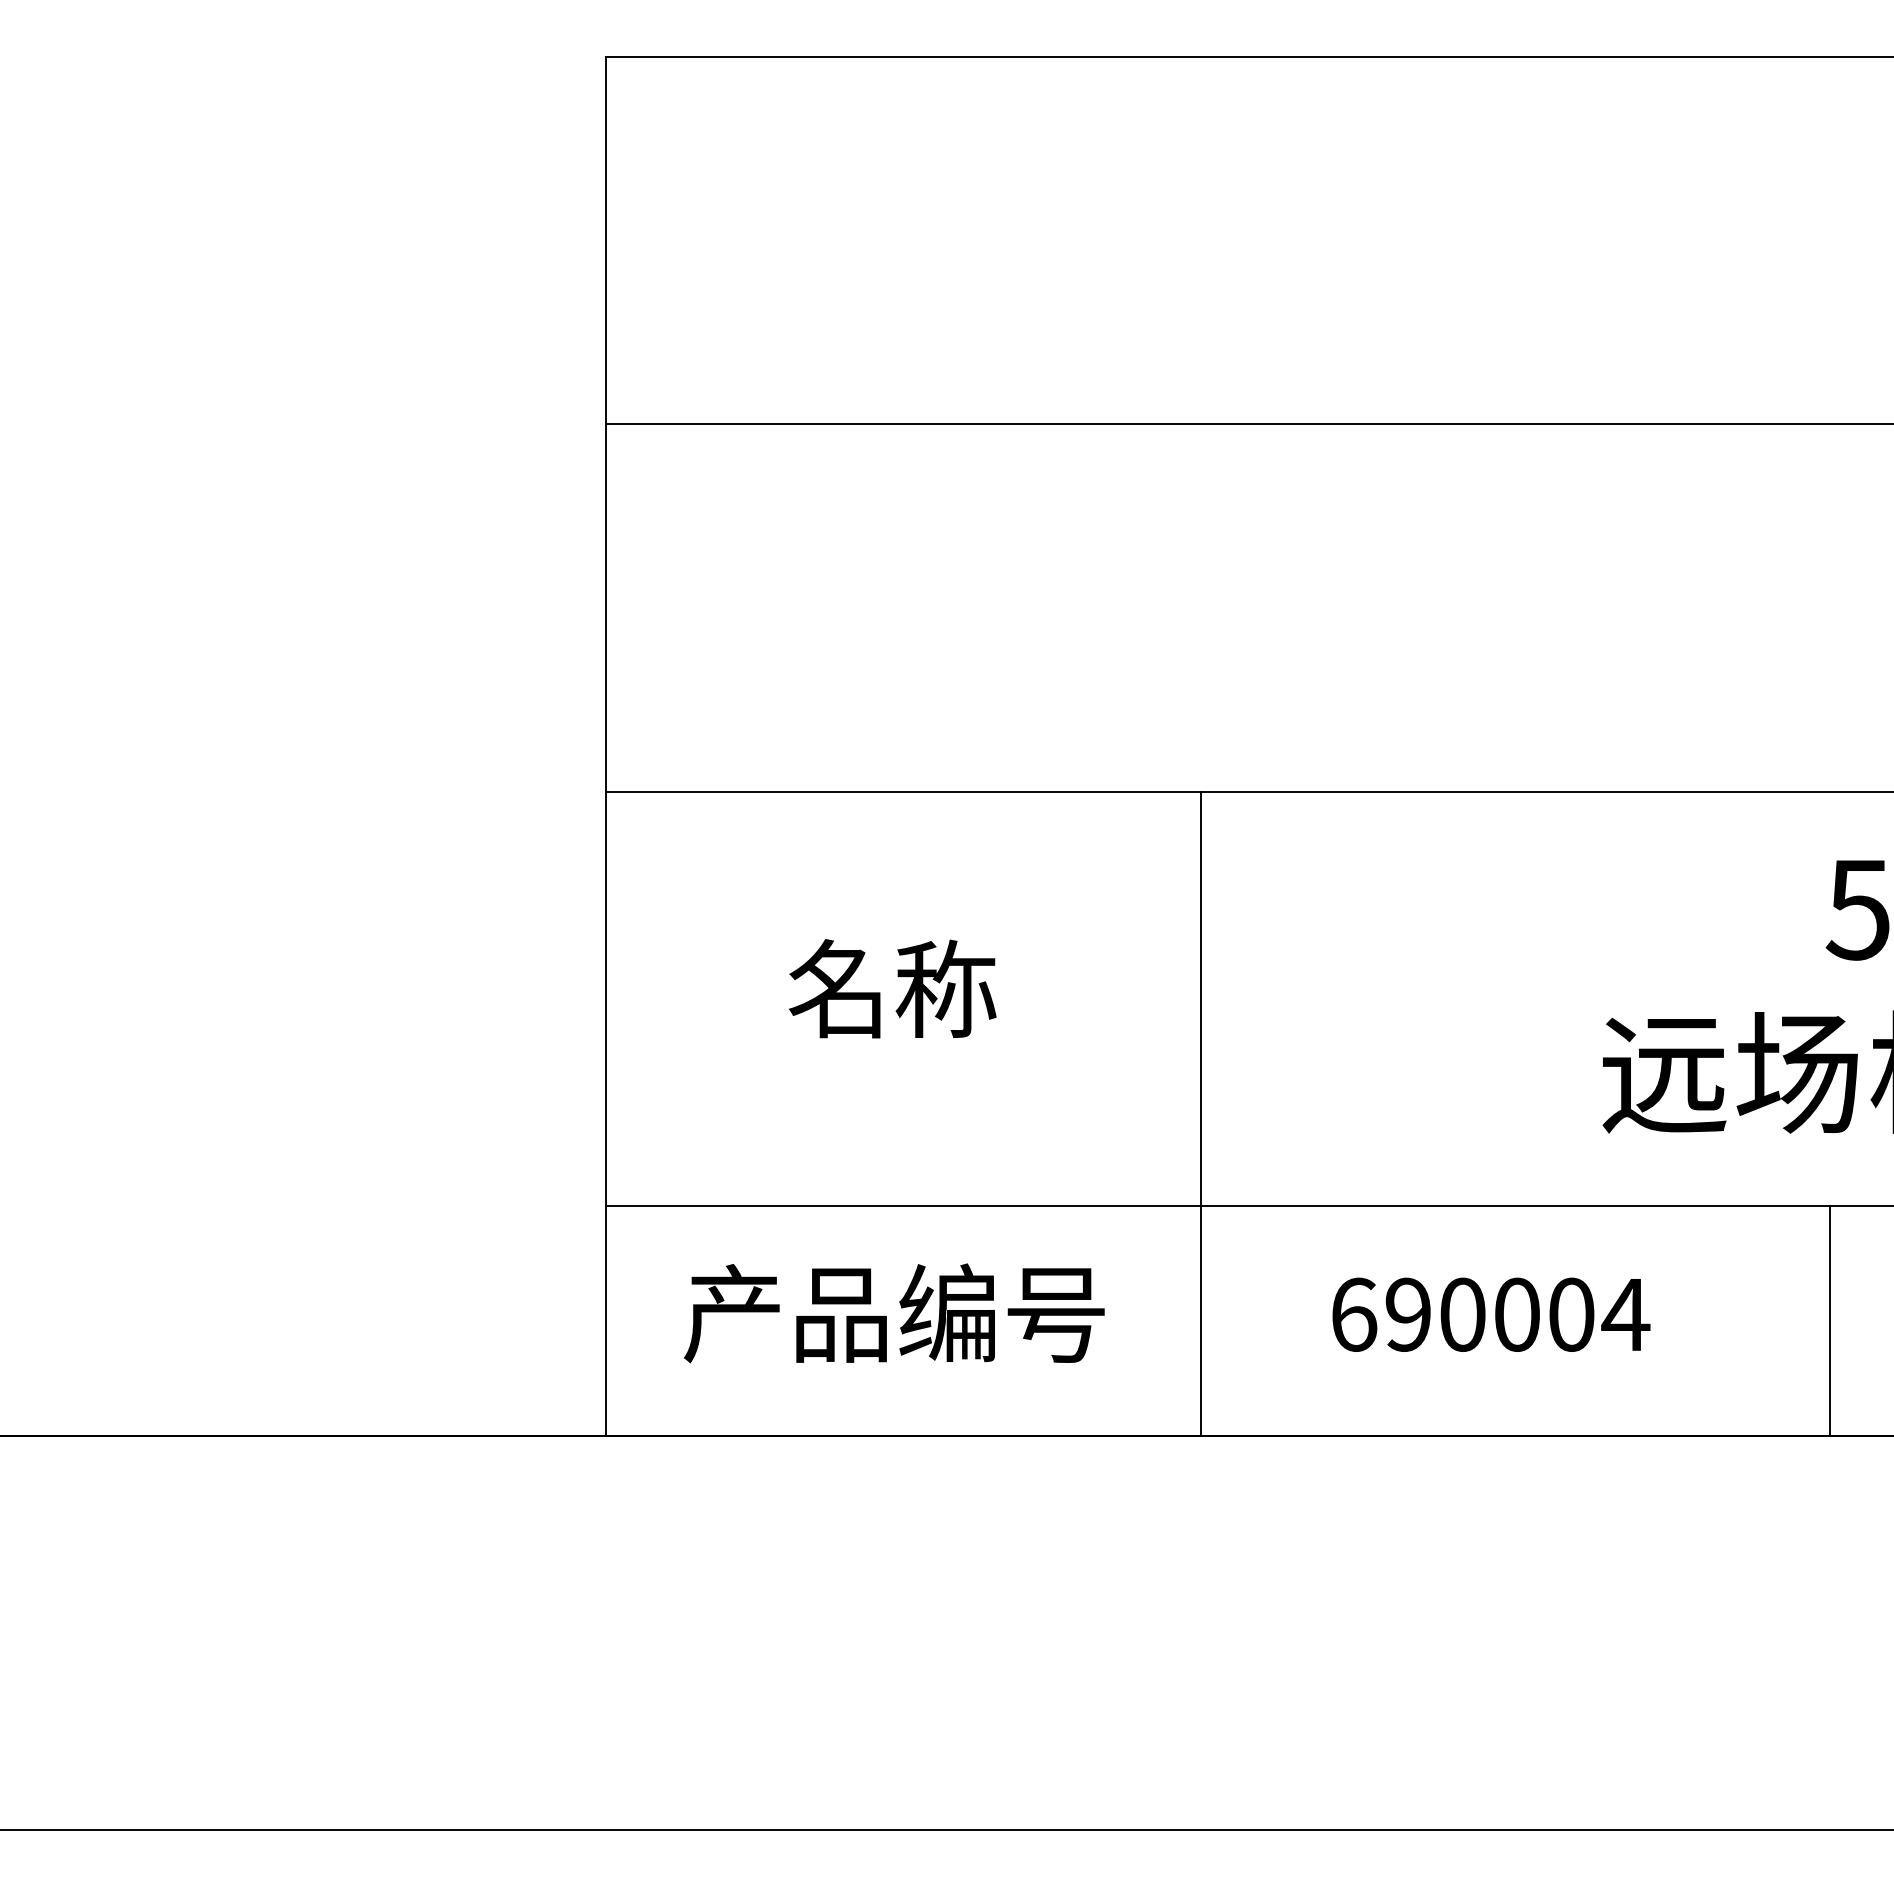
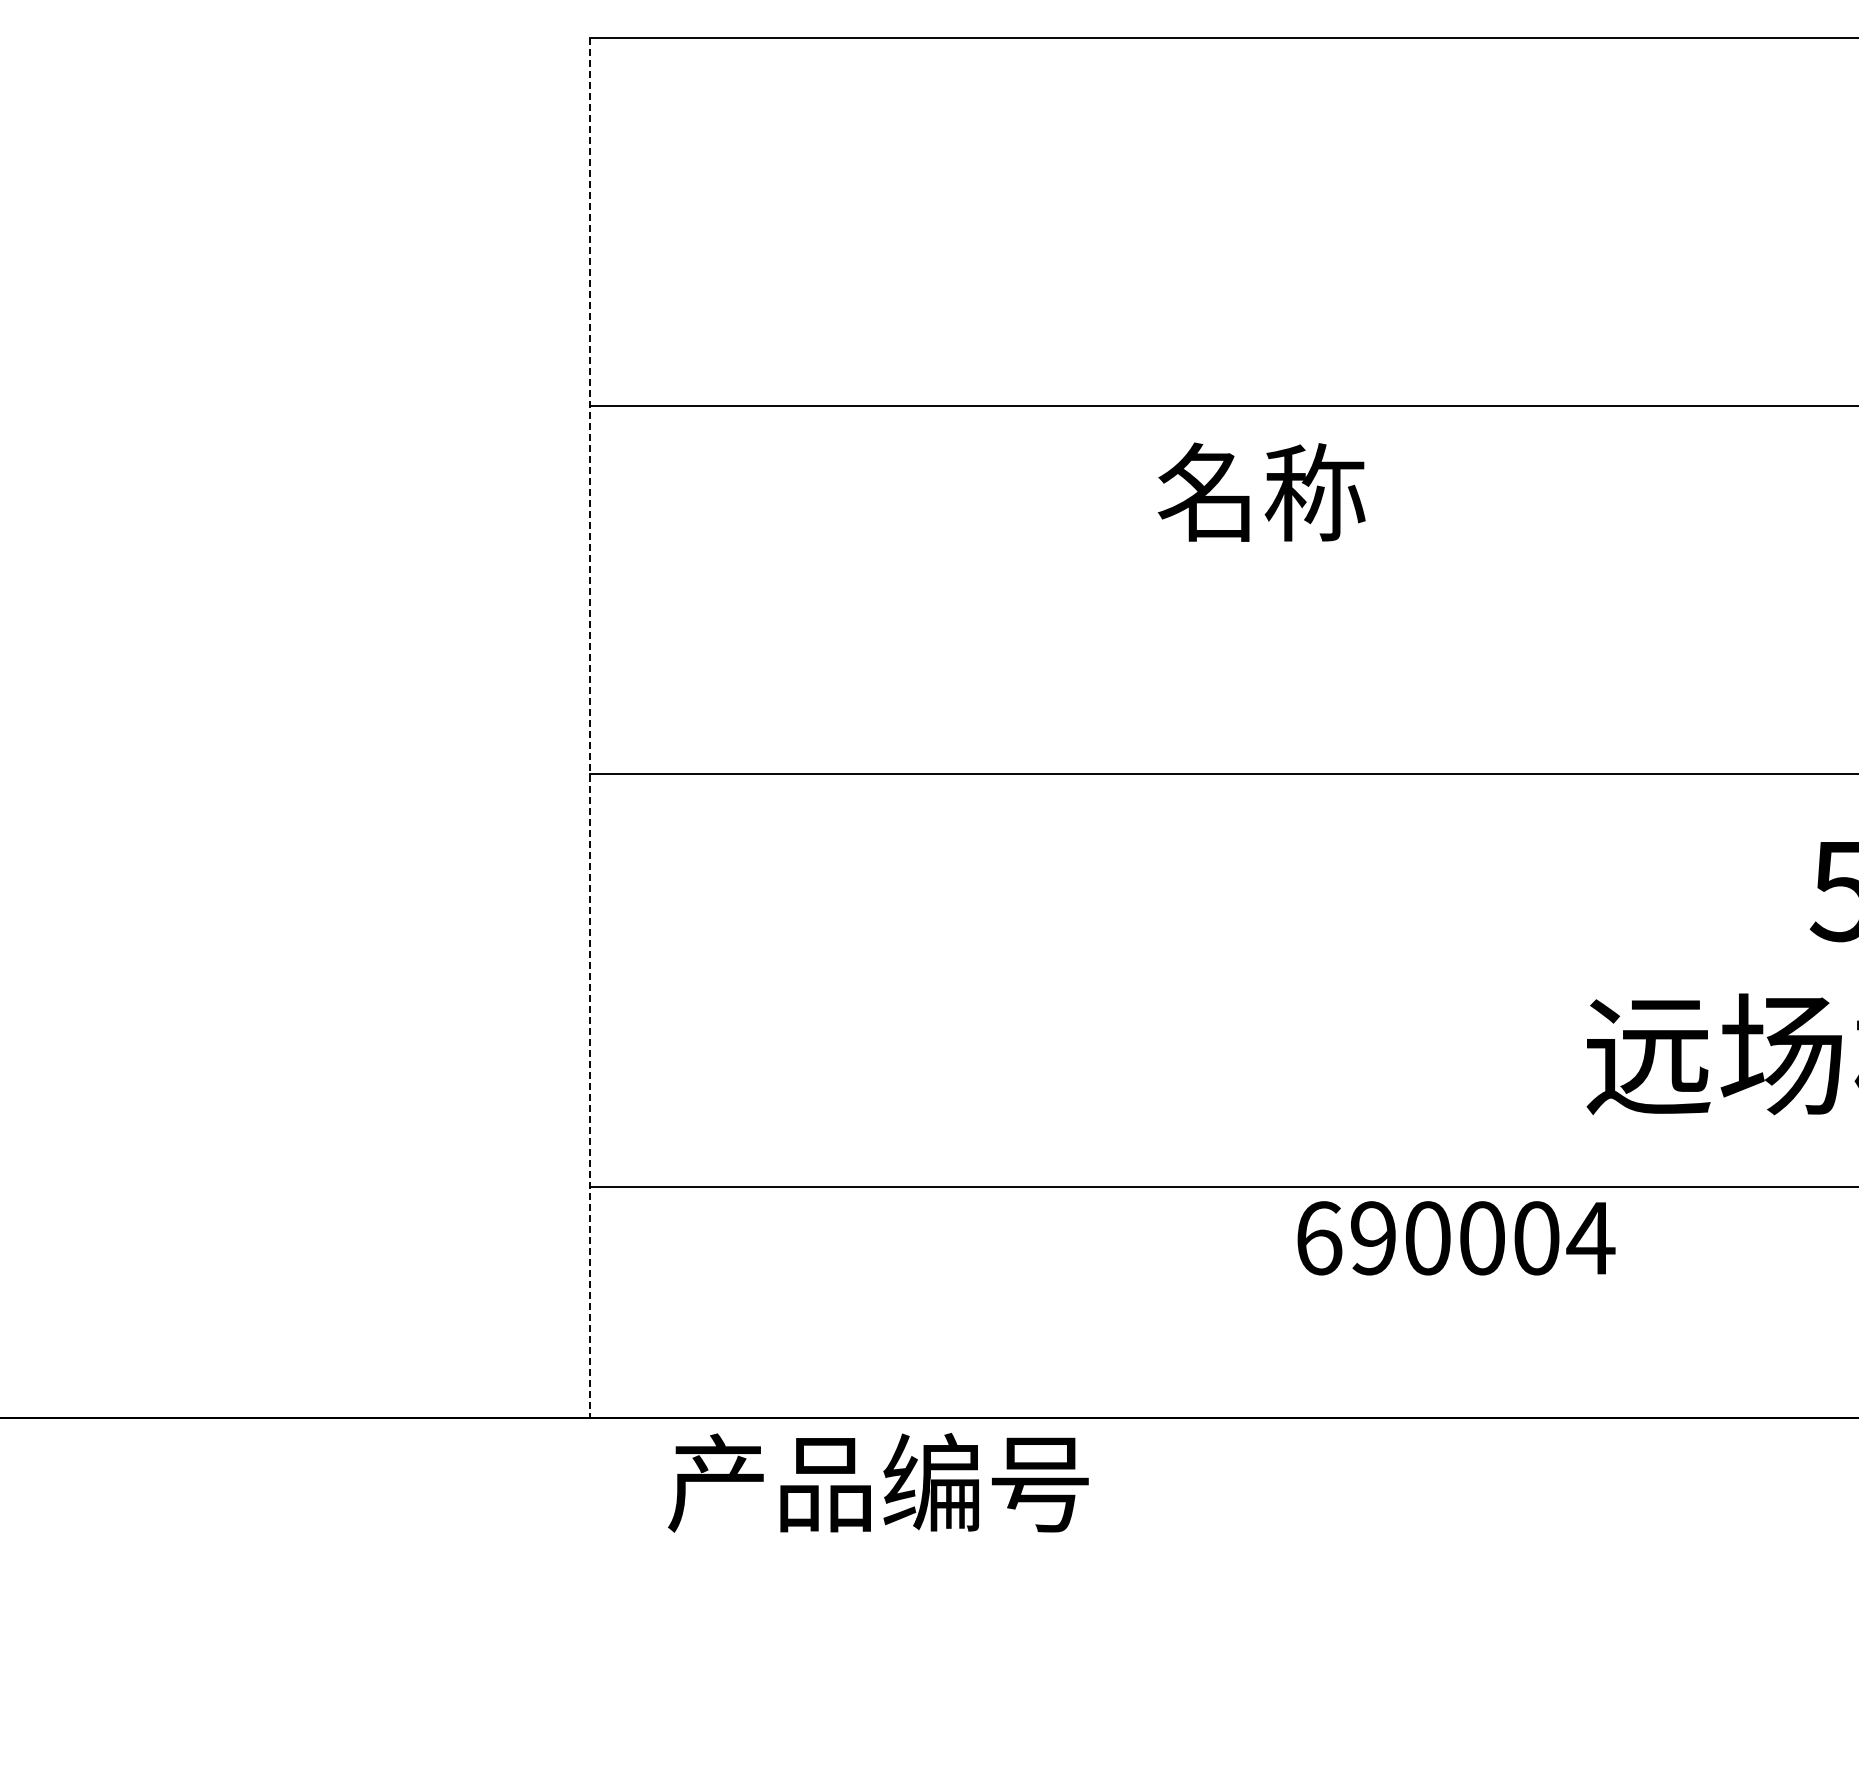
line: (605, 746) -> (589, 727), solid -> dashed
text: (892, 988) -> (1261, 491), moved
line: (1201, 1114) -> (1185, 1095), removed
text: (894, 1313) -> (878, 1482), moved
text: (1491, 1314) -> (1456, 1237), moved
line: (1829, 1320) -> (1813, 1301), removed

